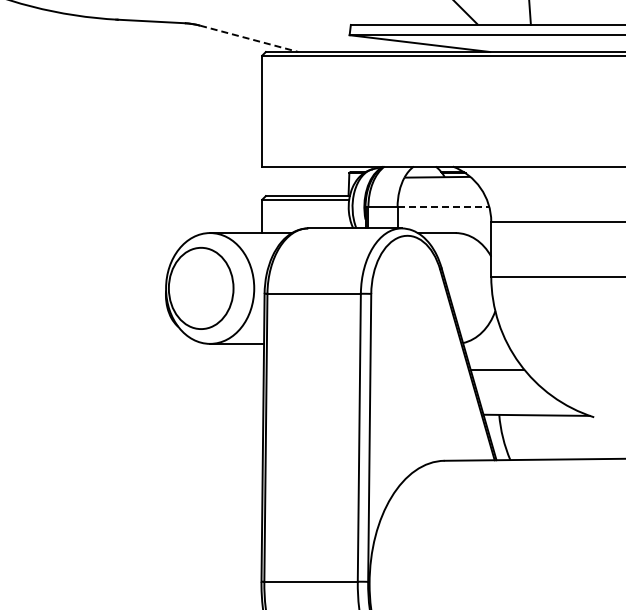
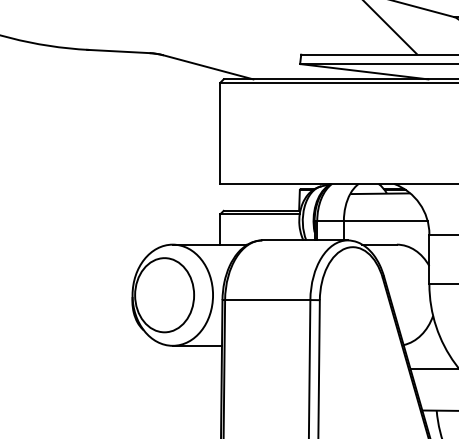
line: (249, 38) -> (208, 67), dashed -> solid
line: (443, 207) -> (385, 221), dashed -> solid

